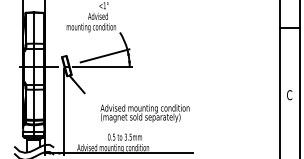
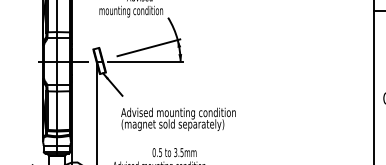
text: (144, 113) -> (177, 119), moved

